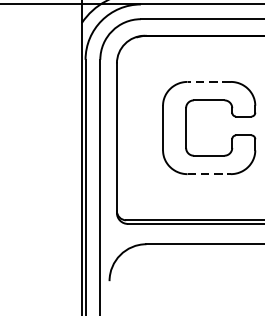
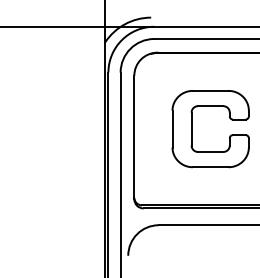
line: (208, 81) -> (210, 90), dashed -> solid
line: (208, 174) -> (210, 167), dashed -> solid

